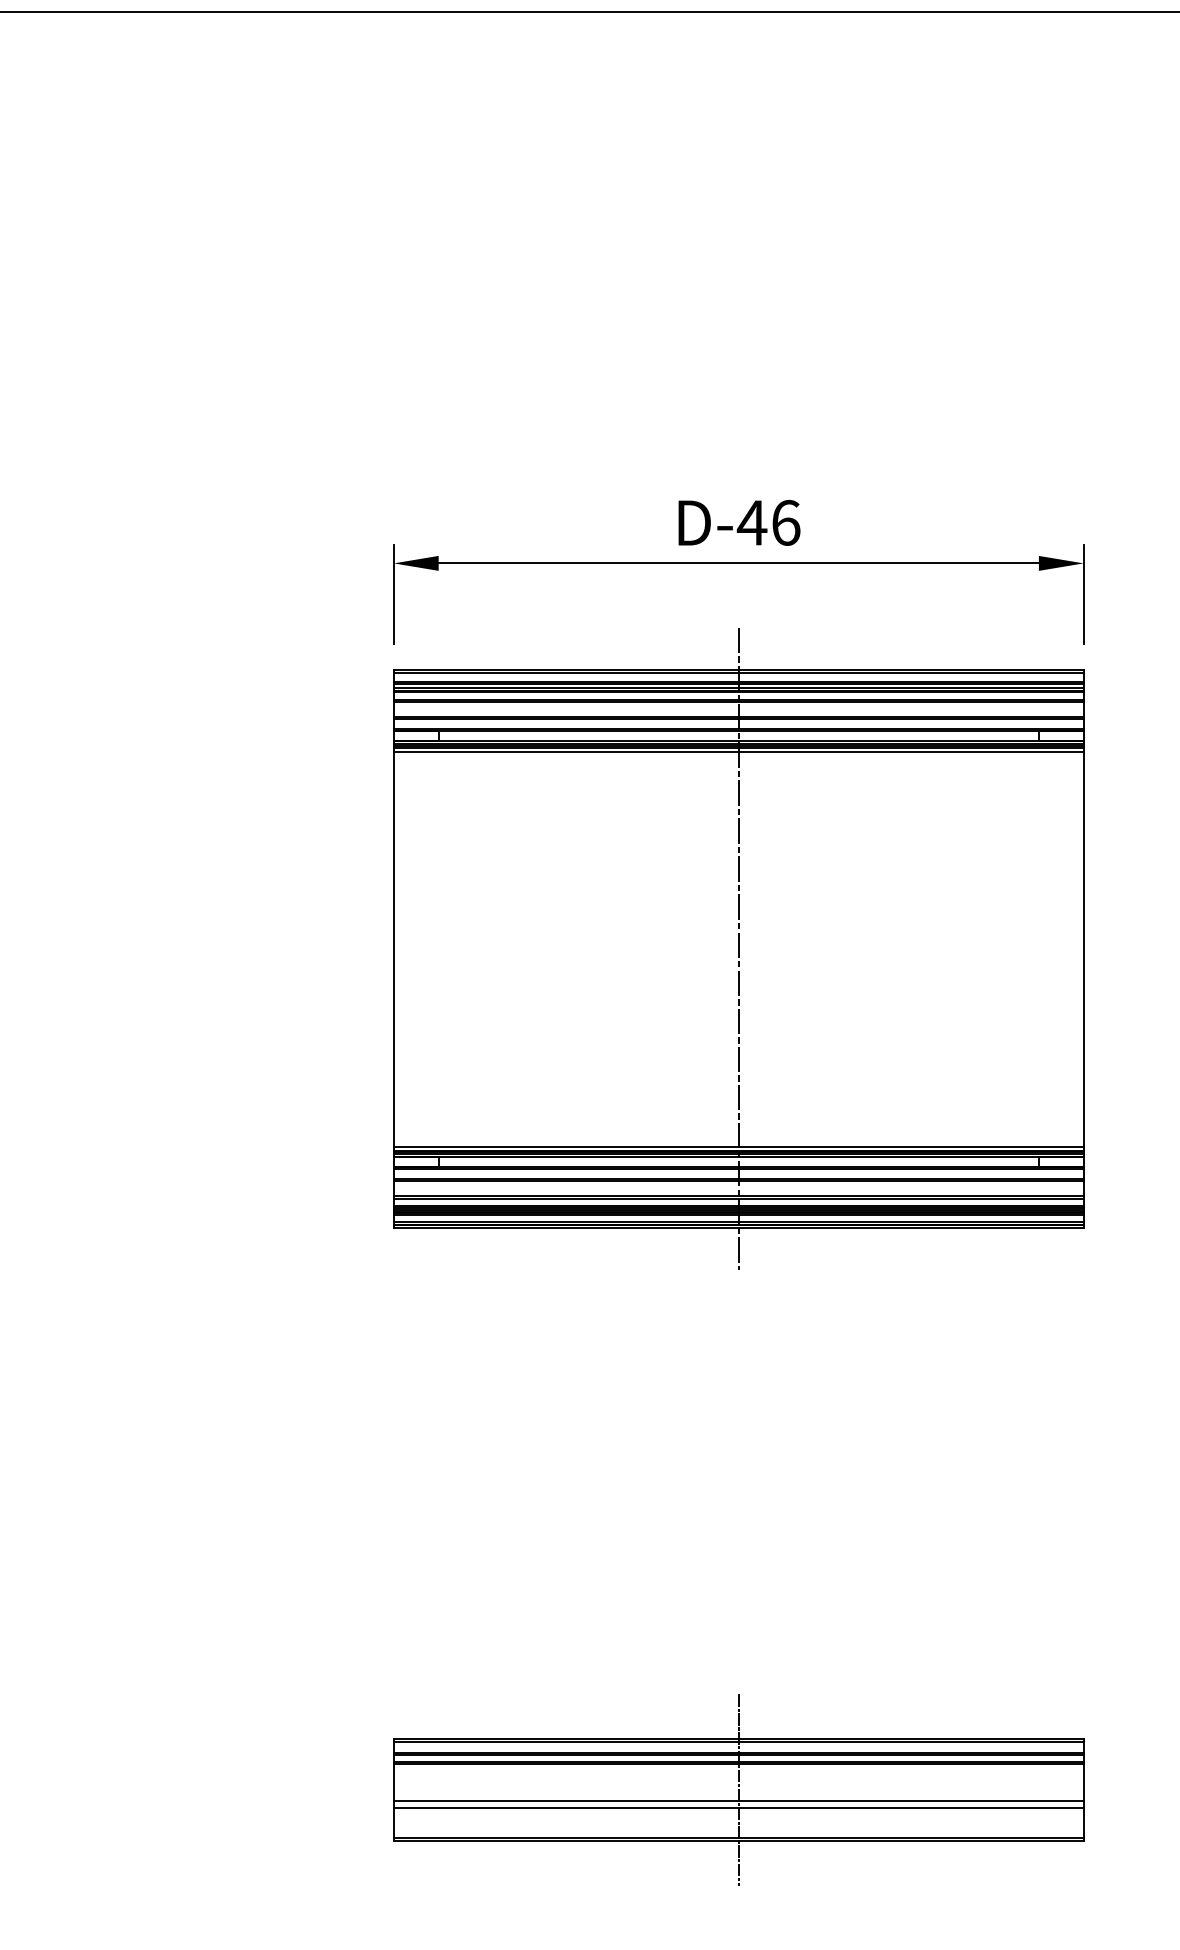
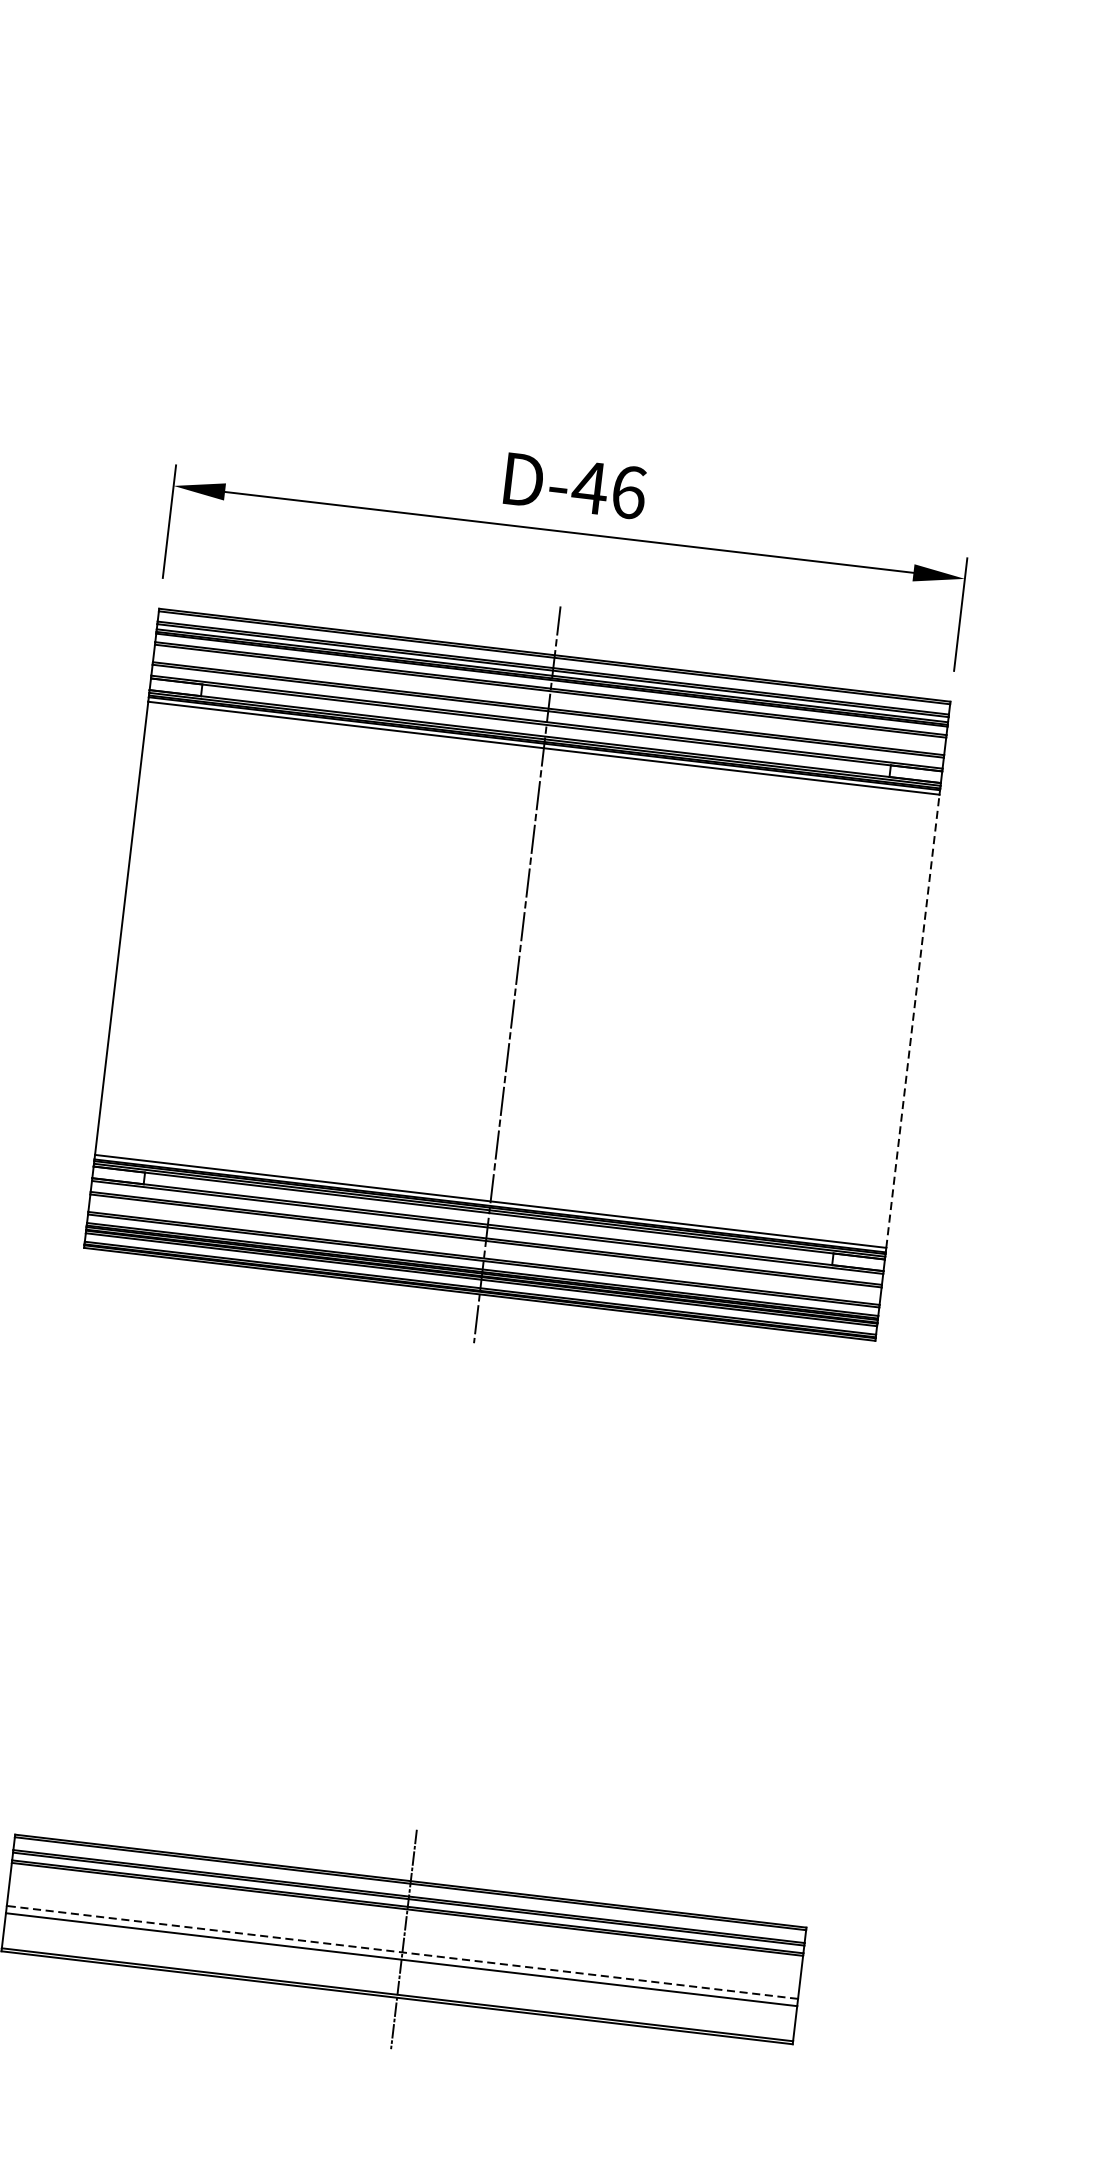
line: (1083, 949) -> (912, 1021), solid -> dashed
line: (738, 1801) -> (402, 1952), solid -> dashed

